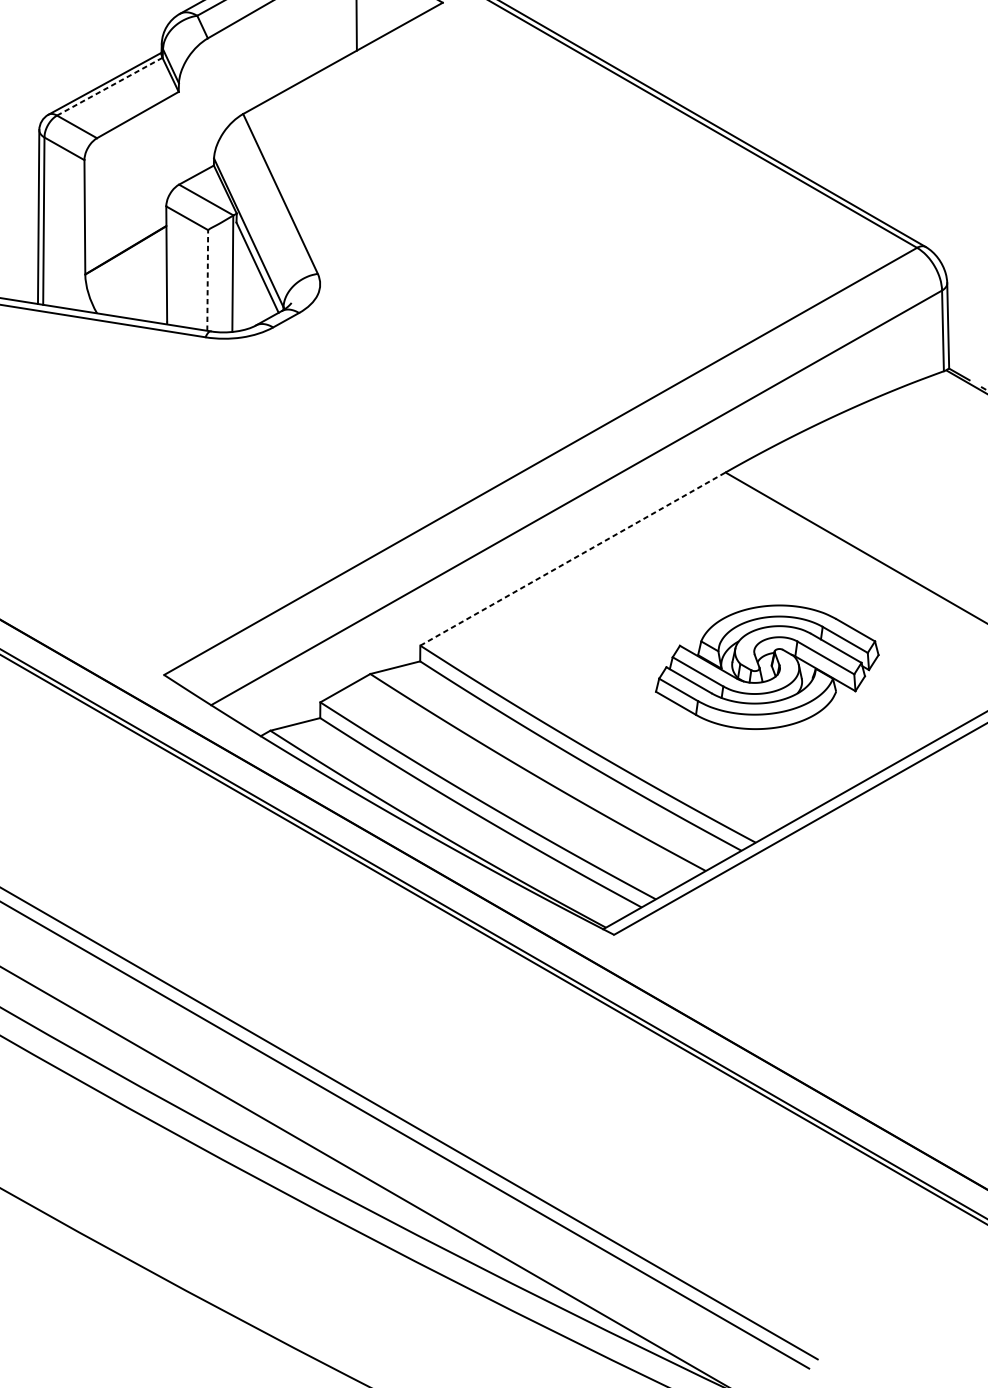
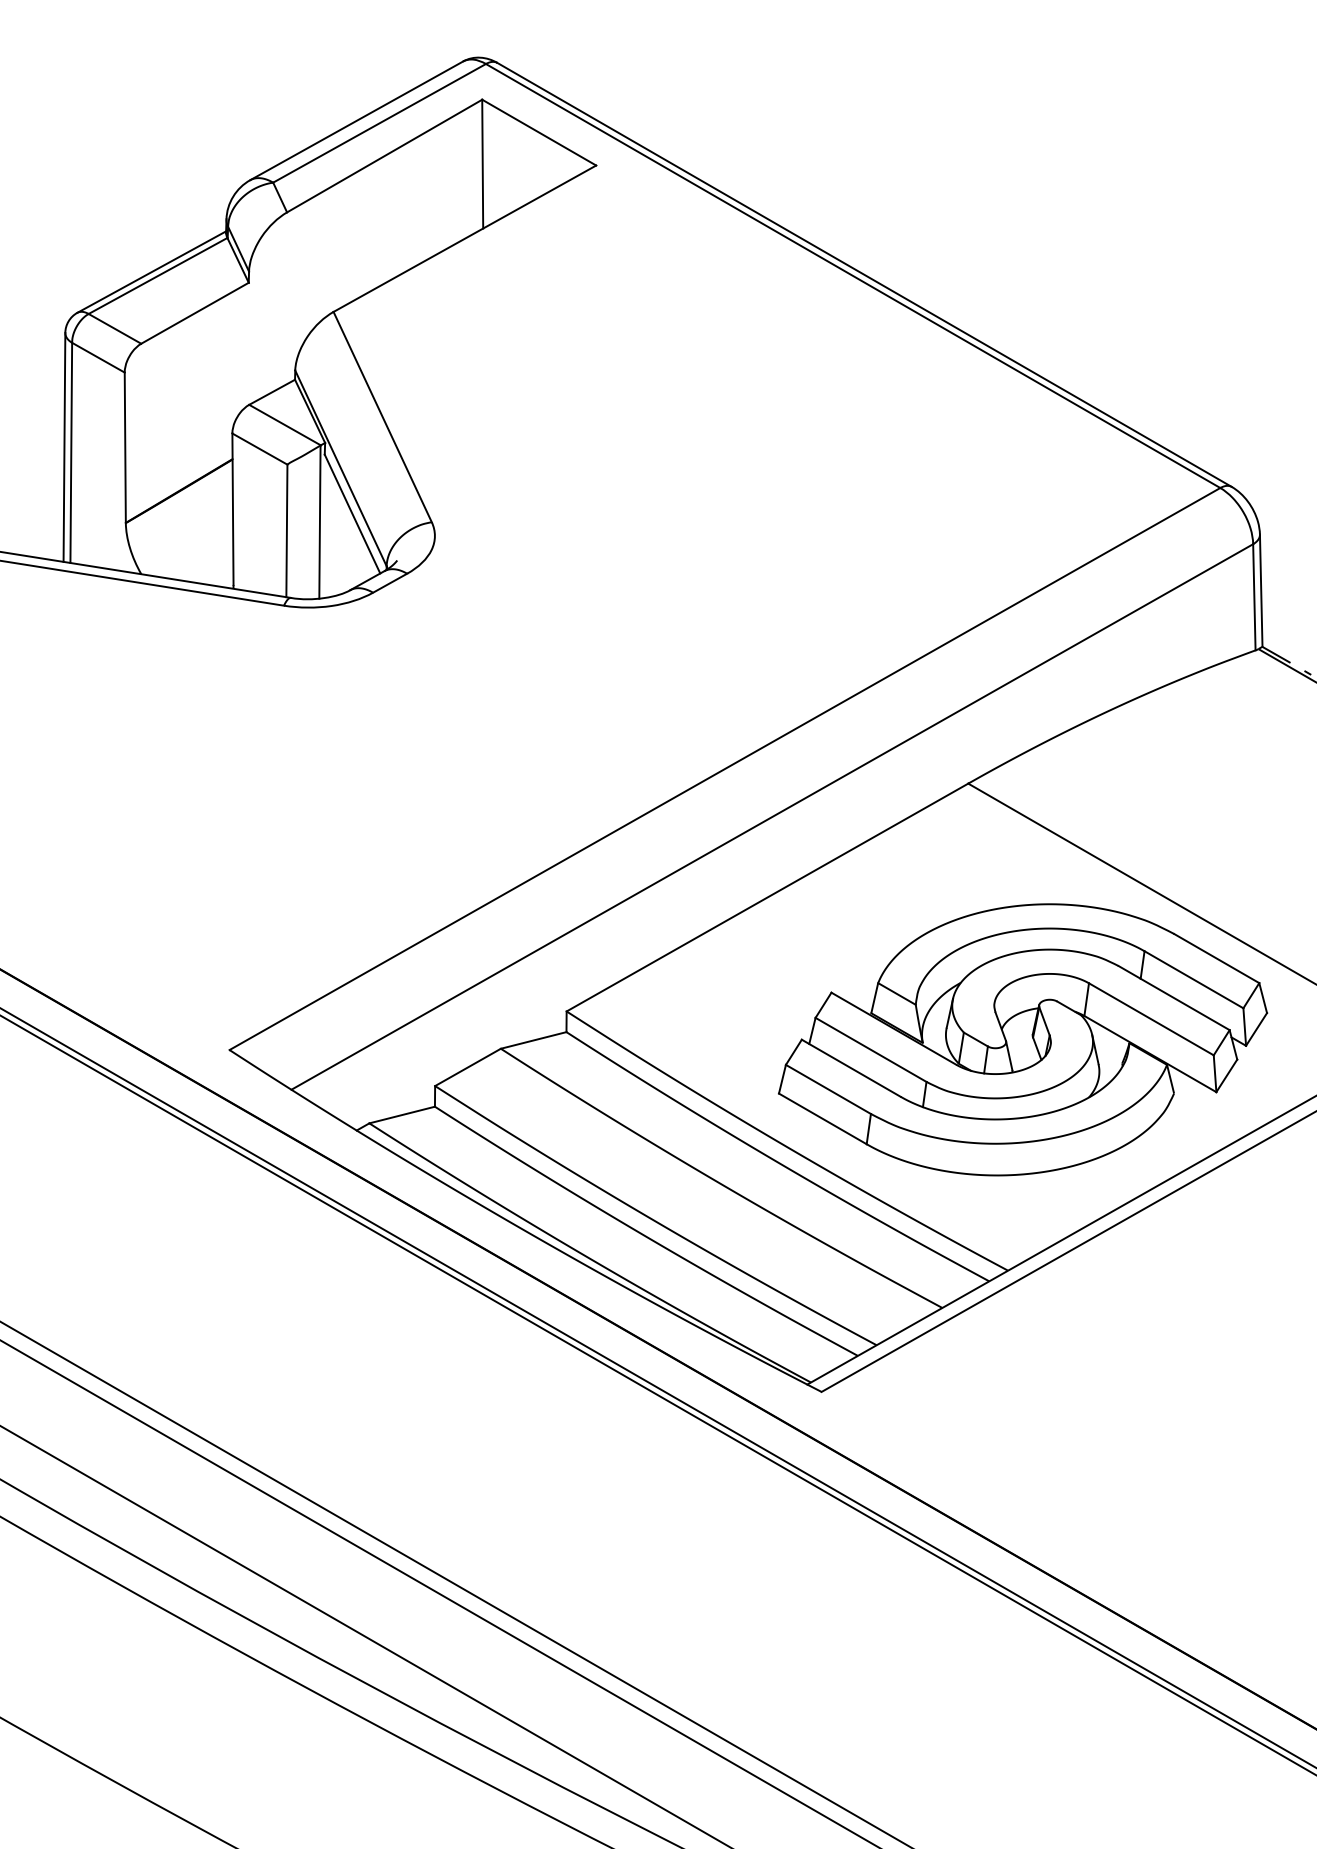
line: (109, 87) -> (157, 276), dashed -> solid
line: (207, 280) -> (286, 530), dashed -> solid
line: (572, 559) -> (767, 897), dashed -> solid
part: (767, 666) -> (1023, 1039), size x1.67

